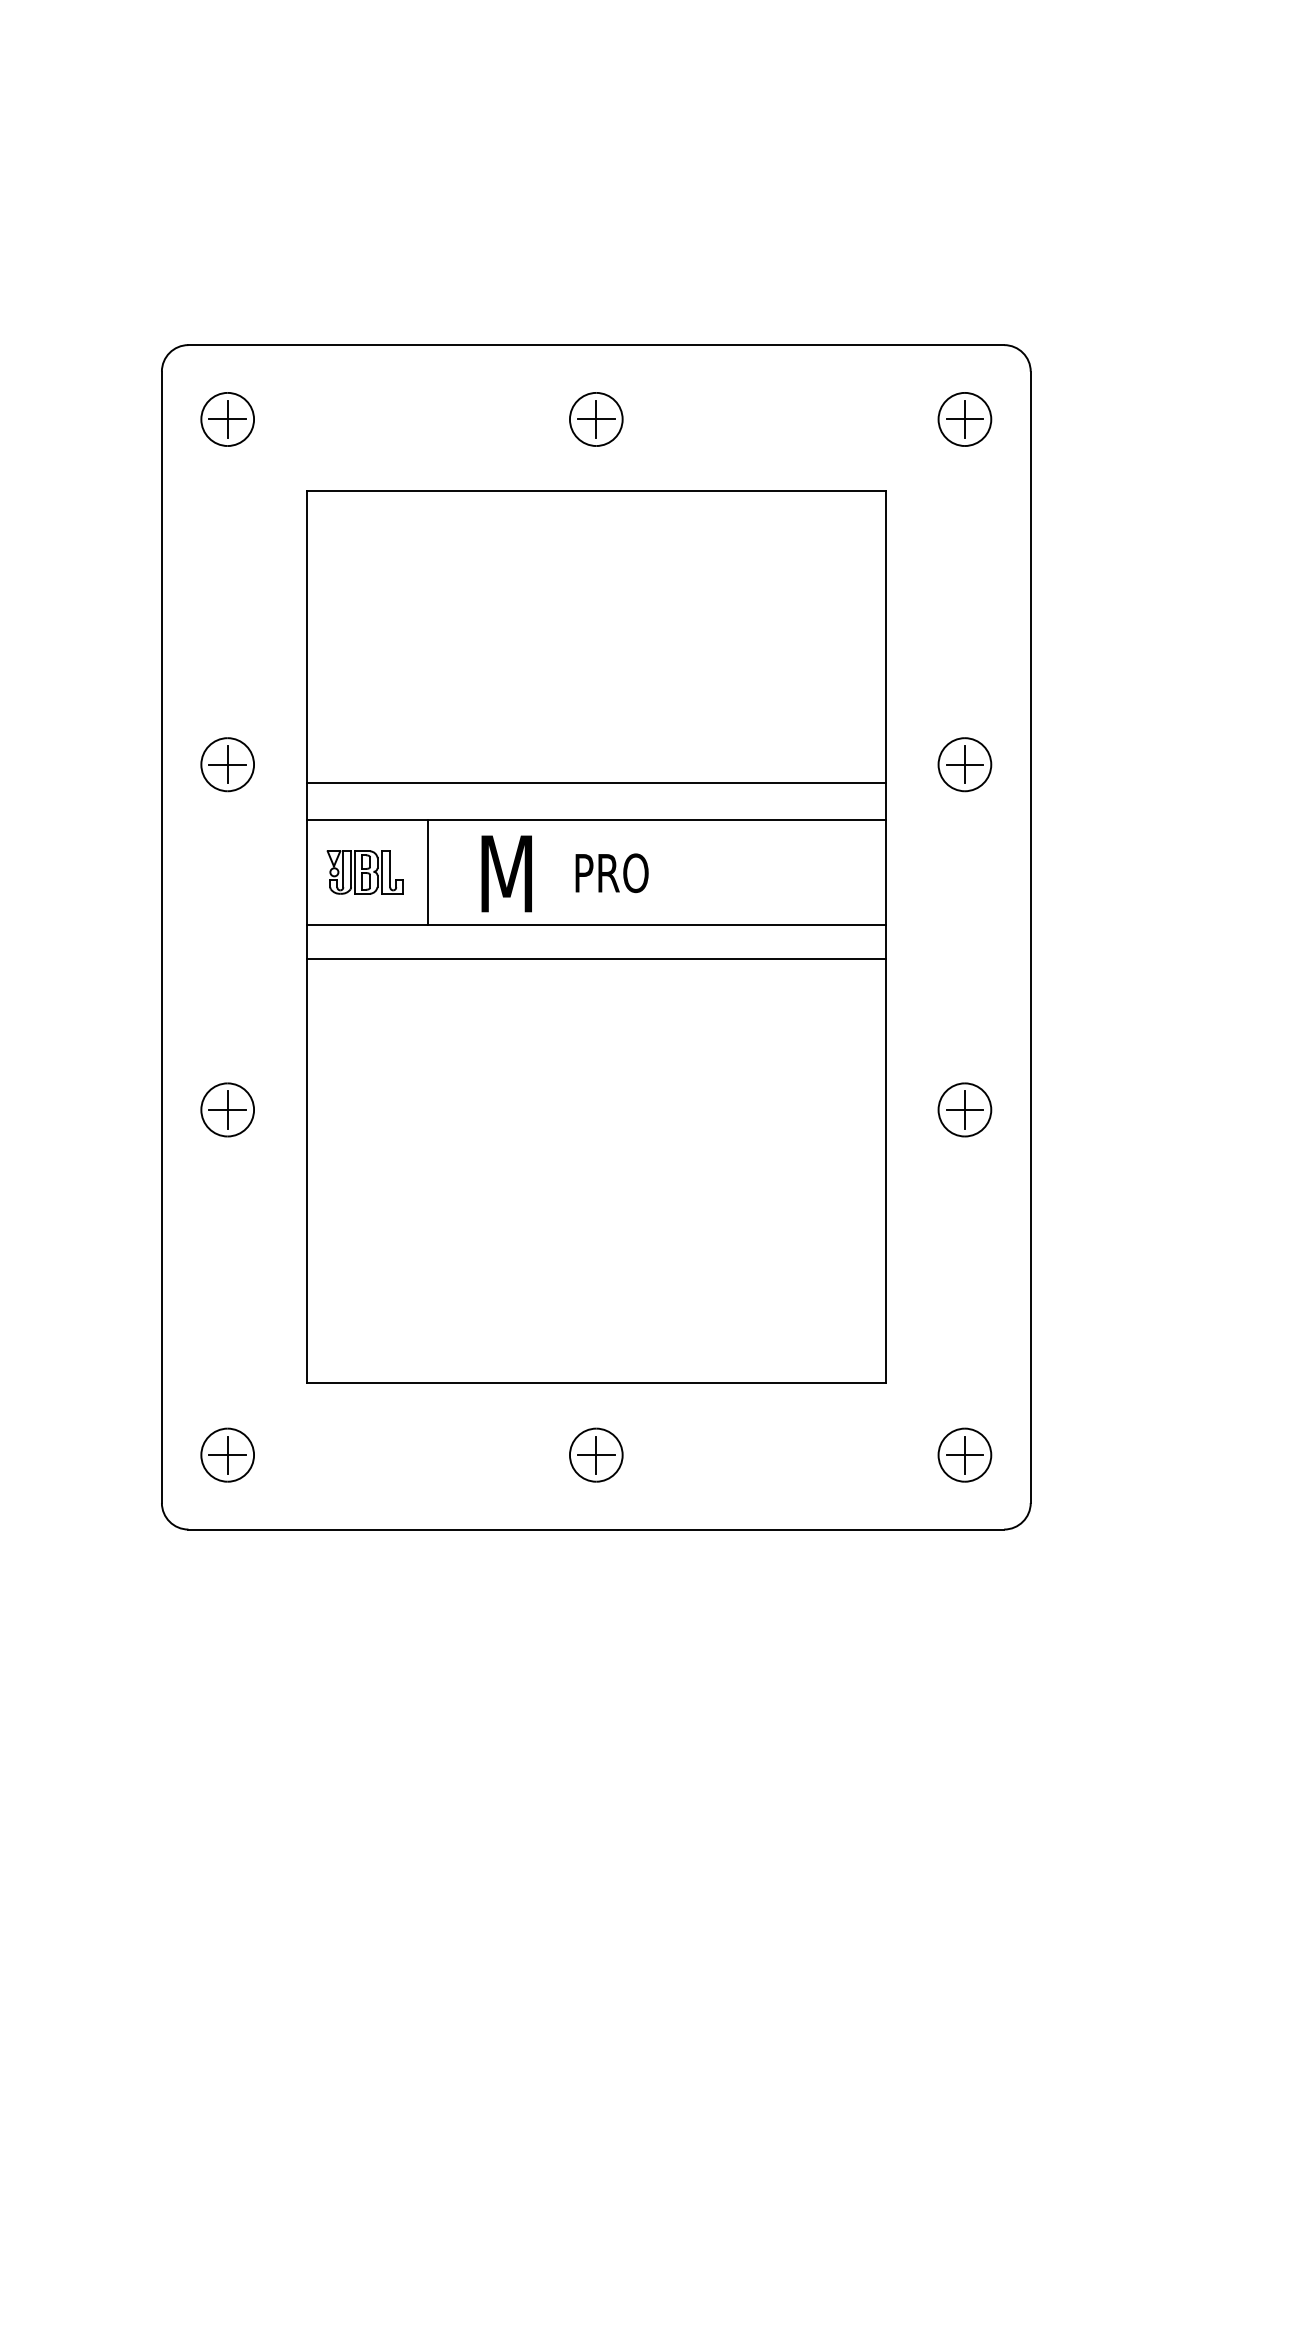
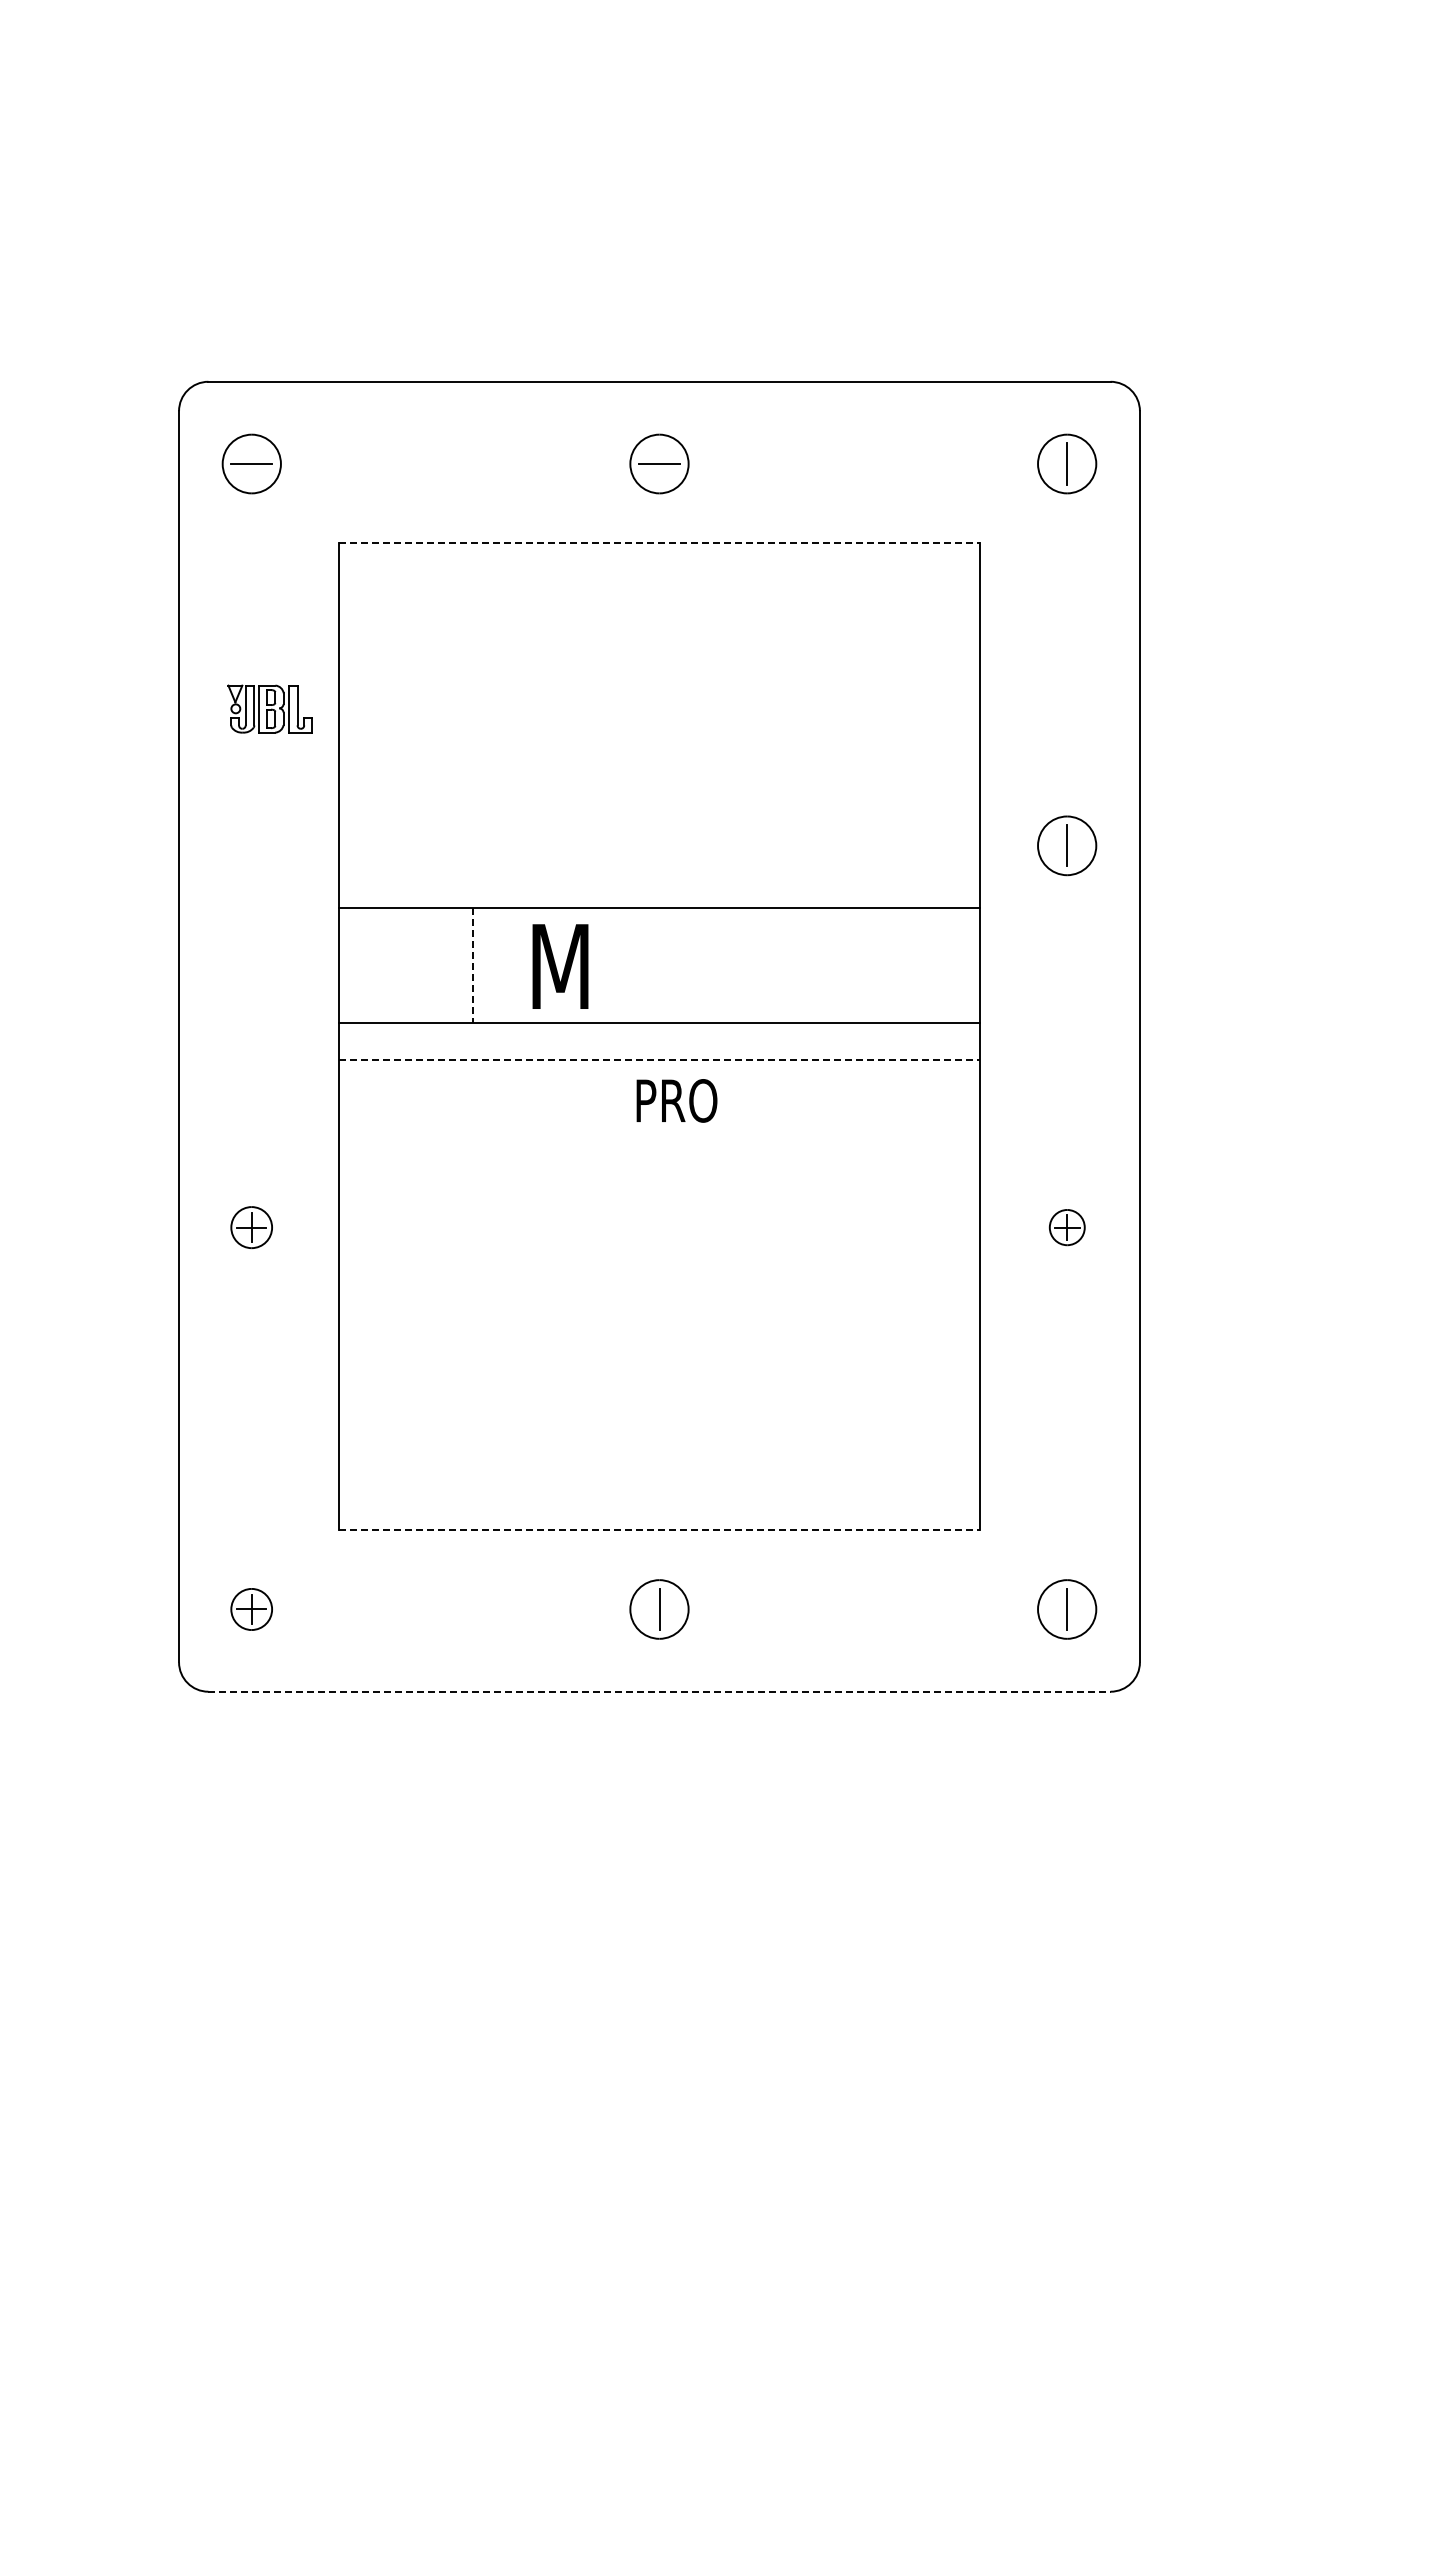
line: (227, 418) -> (251, 463), removed
line: (596, 418) -> (659, 463), removed
line: (964, 419) -> (1066, 464), removed
line: (596, 491) -> (659, 543), solid -> dashed
part: (227, 764) -> (251, 845), removed
line: (964, 764) -> (1066, 845), removed
line: (596, 783) -> (659, 866), removed
part: (364, 871) -> (269, 708), moved
line: (428, 872) -> (473, 965), solid -> dashed
text: (611, 872) -> (676, 1100), moved
line: (596, 958) -> (659, 1060), solid -> dashed
part: (227, 1109) -> (251, 1227), size x0.7
part: (965, 1109) -> (1067, 1227), size x0.6
line: (596, 1383) -> (659, 1530), solid -> dashed
part: (227, 1455) -> (251, 1609), size x0.7
line: (596, 1455) -> (659, 1609), removed
line: (964, 1455) -> (1066, 1609), removed
line: (596, 1529) -> (659, 1691), solid -> dashed

